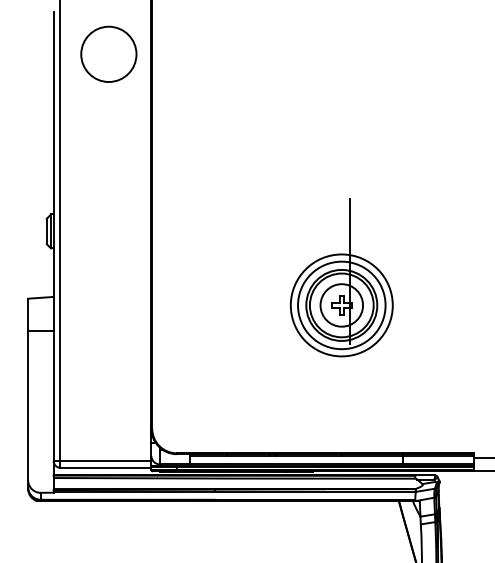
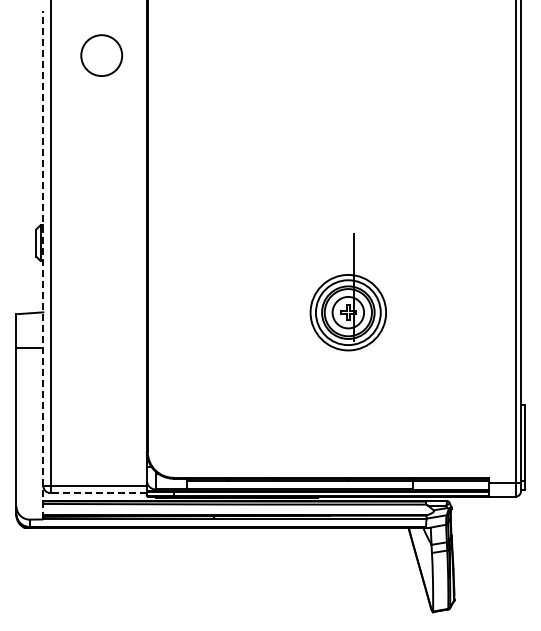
circle: (108, 54) -> (101, 55), size x0.7
line: (53, 251) -> (43, 264), solid -> dashed
part: (341, 278) -> (348, 292), size x0.7
line: (105, 468) -> (98, 493), solid -> dashed

